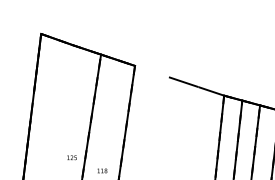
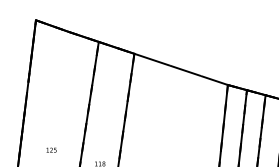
line: (151, 71) -> (151, 59), added
text: (71, 157) -> (50, 149), moved

